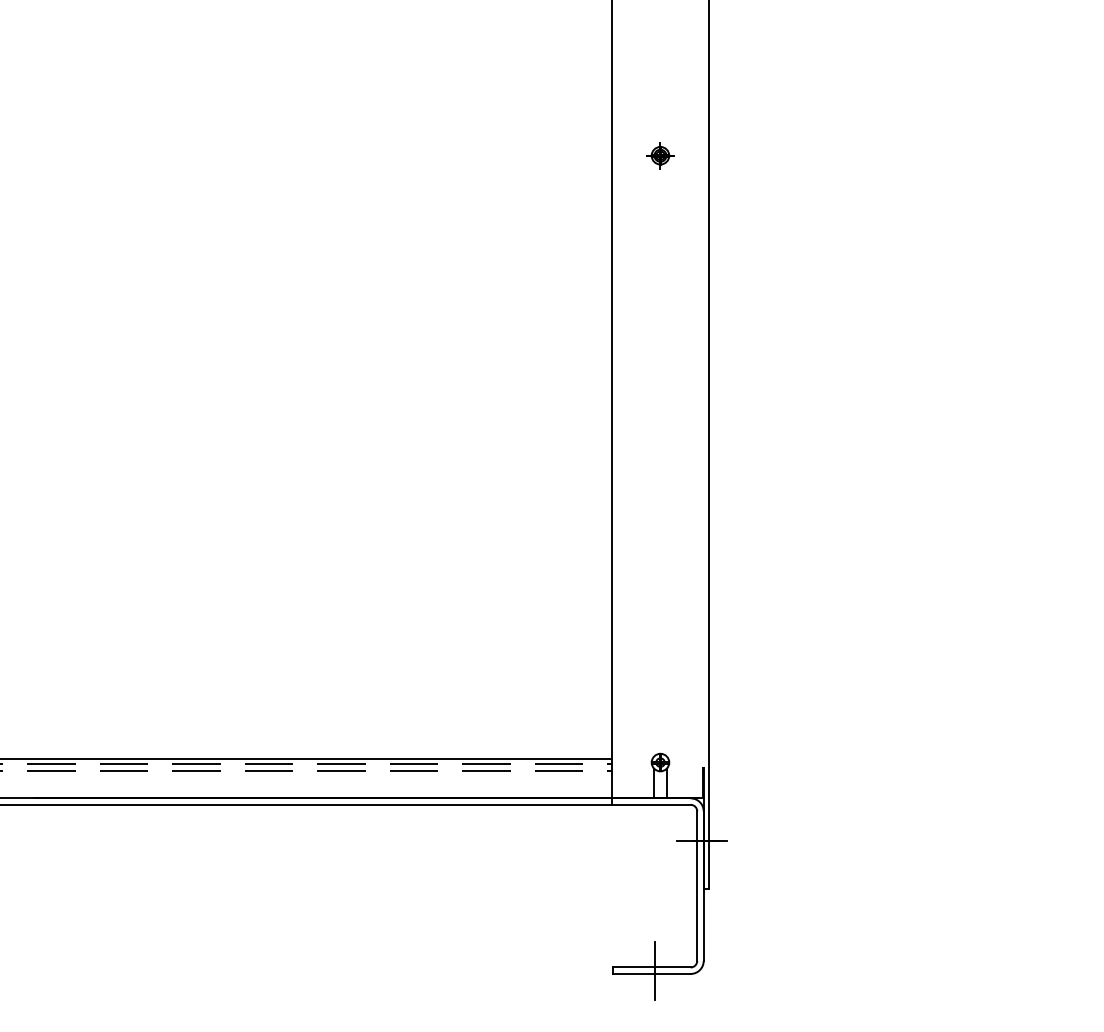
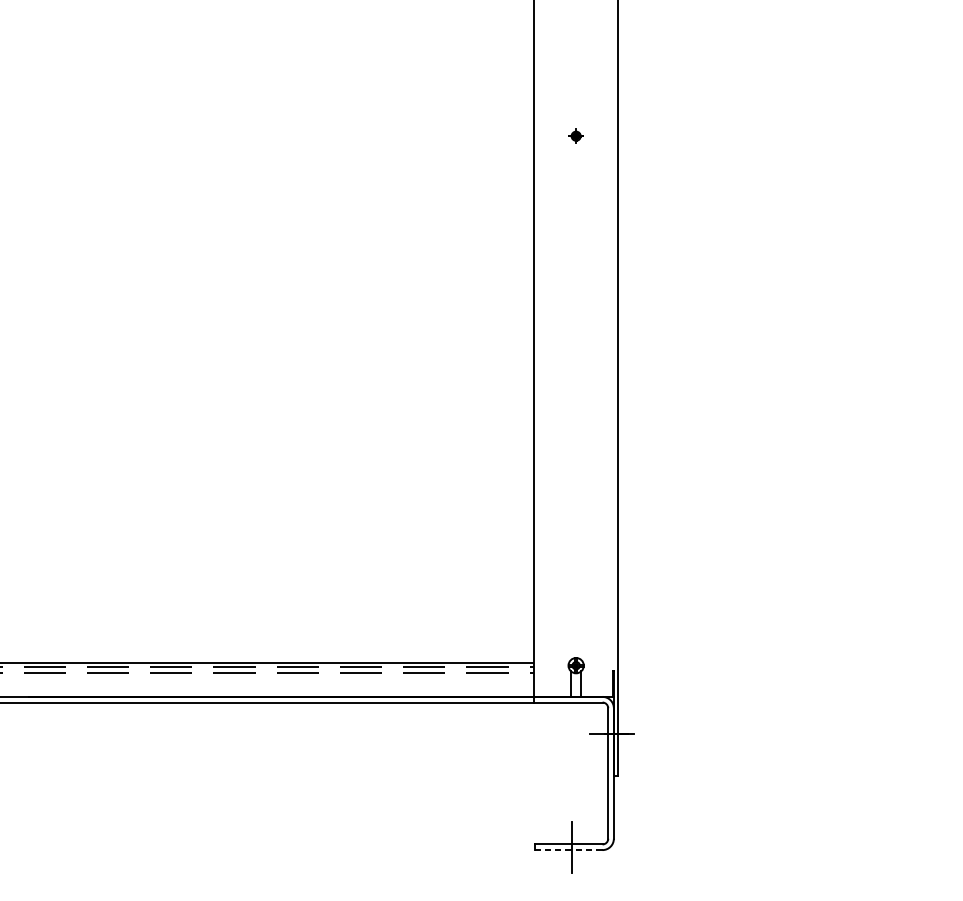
part: (660, 155) -> (576, 135), size x0.6
line: (651, 973) -> (568, 849), solid -> dashed

